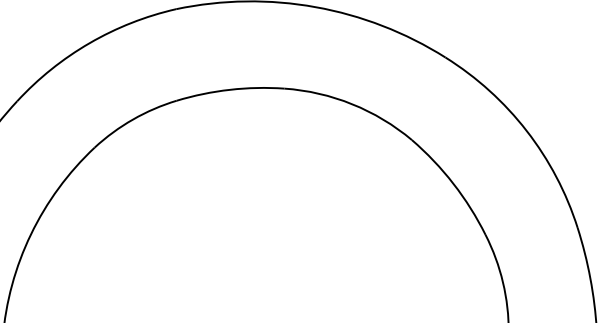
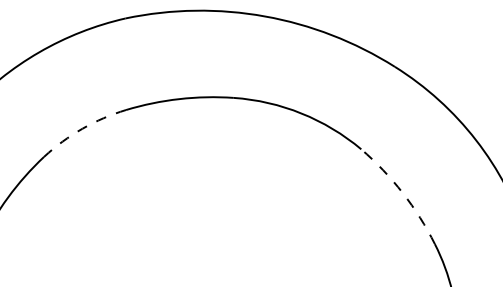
arc: (133, 119) -> (82, 128), solid -> dashed
arc: (453, 183) -> (402, 192), solid -> dashed

